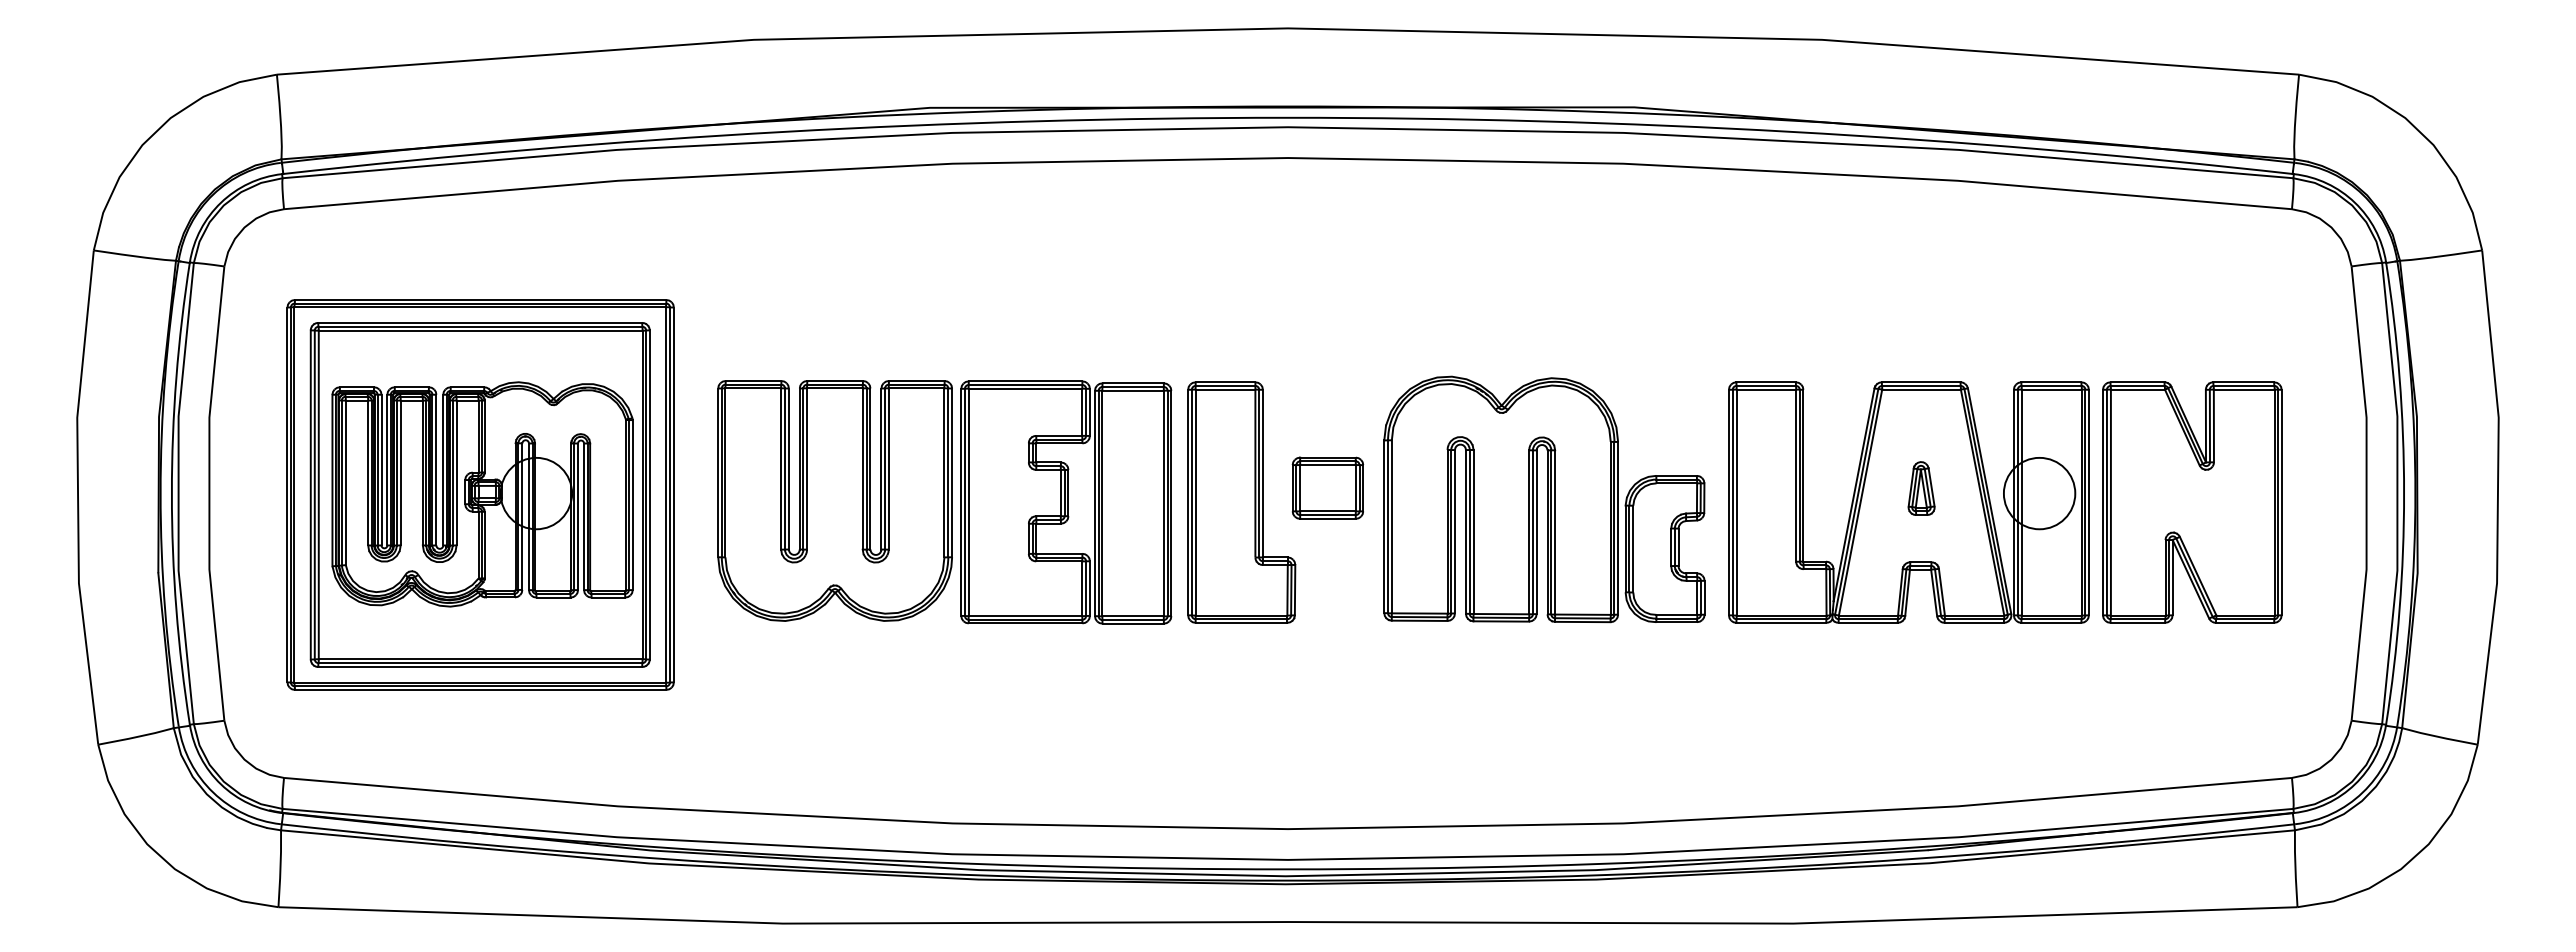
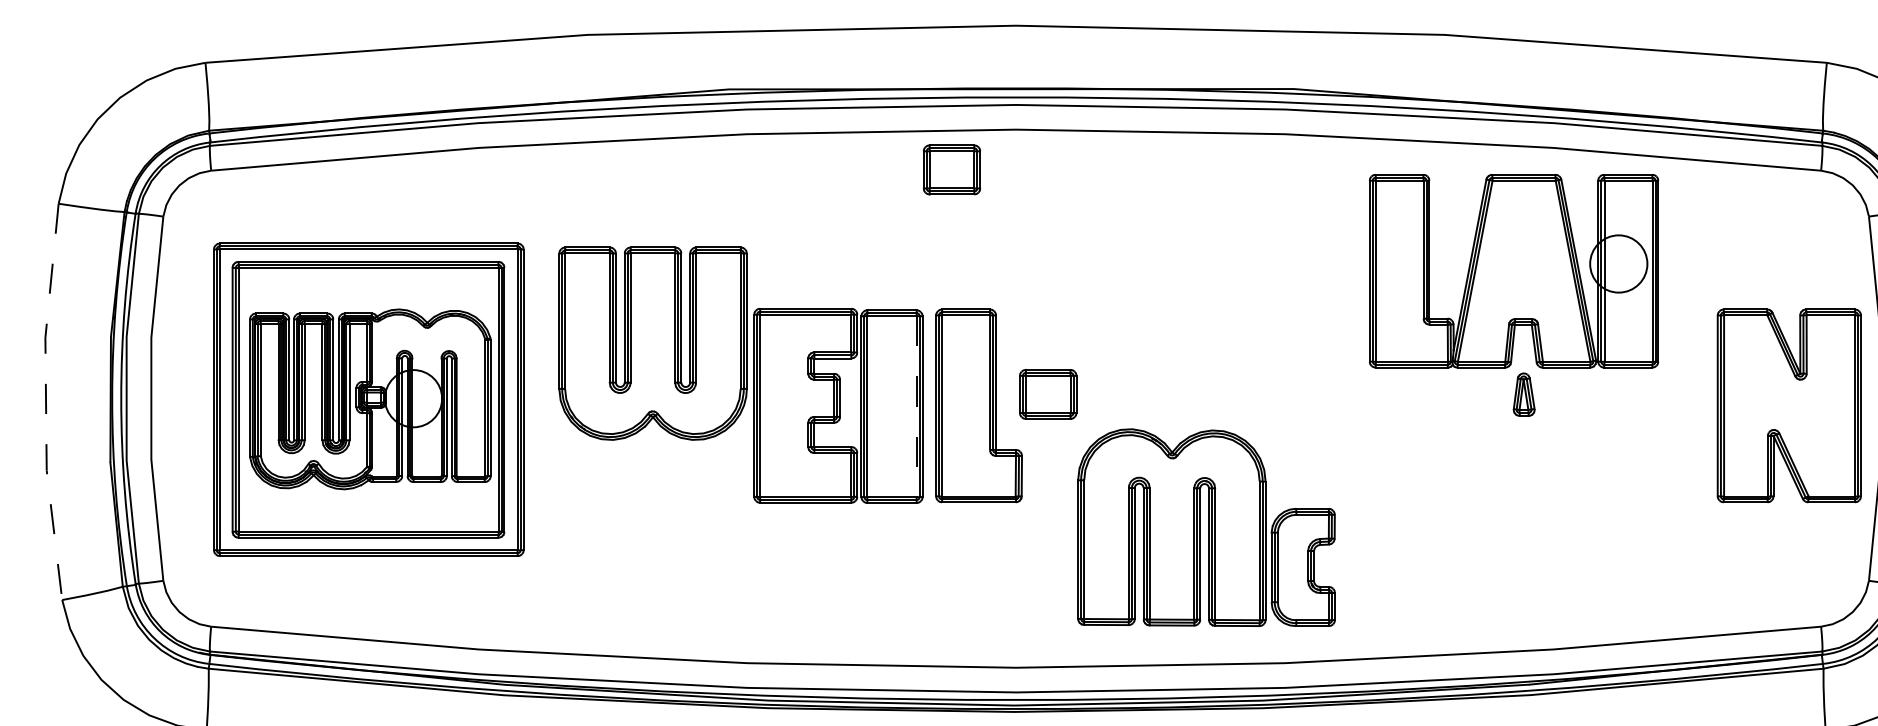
part: (1207, 207) -> (951, 169), added
line: (78, 497) -> (46, 401), solid -> dashed
part: (1544, 499) -> (1206, 527), moved
part: (834, 500) -> (652, 343), moved
part: (1908, 502) -> (1513, 271), moved
part: (2192, 502) -> (1789, 405), moved
line: (1163, 503) -> (916, 406), solid -> dashed

